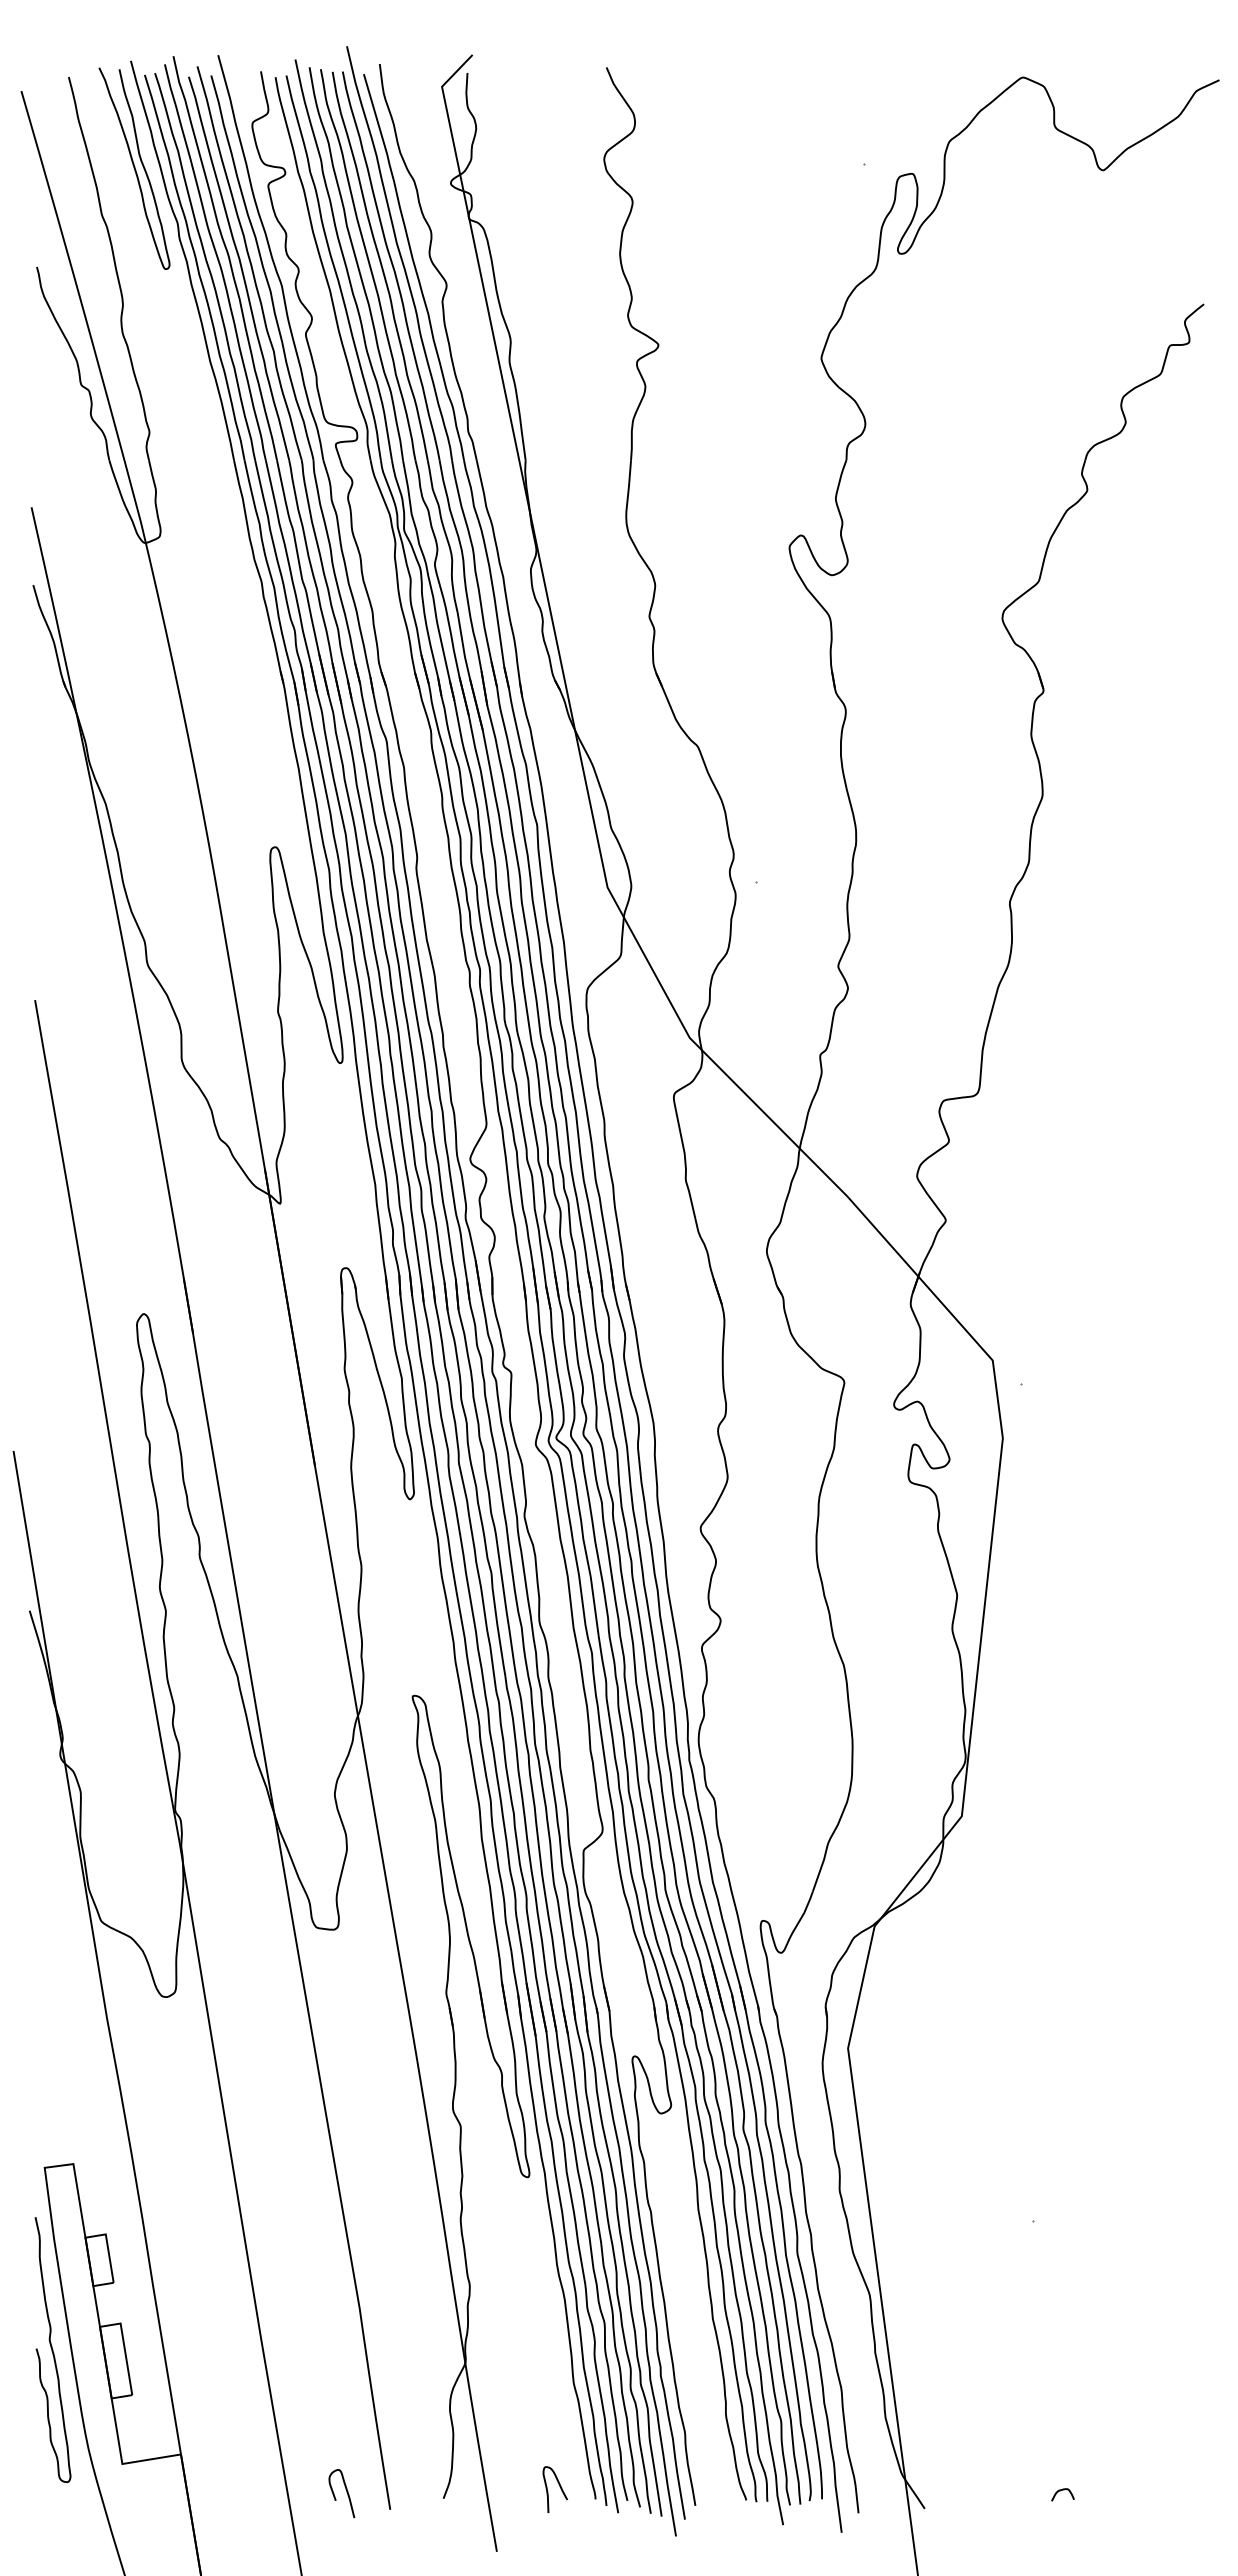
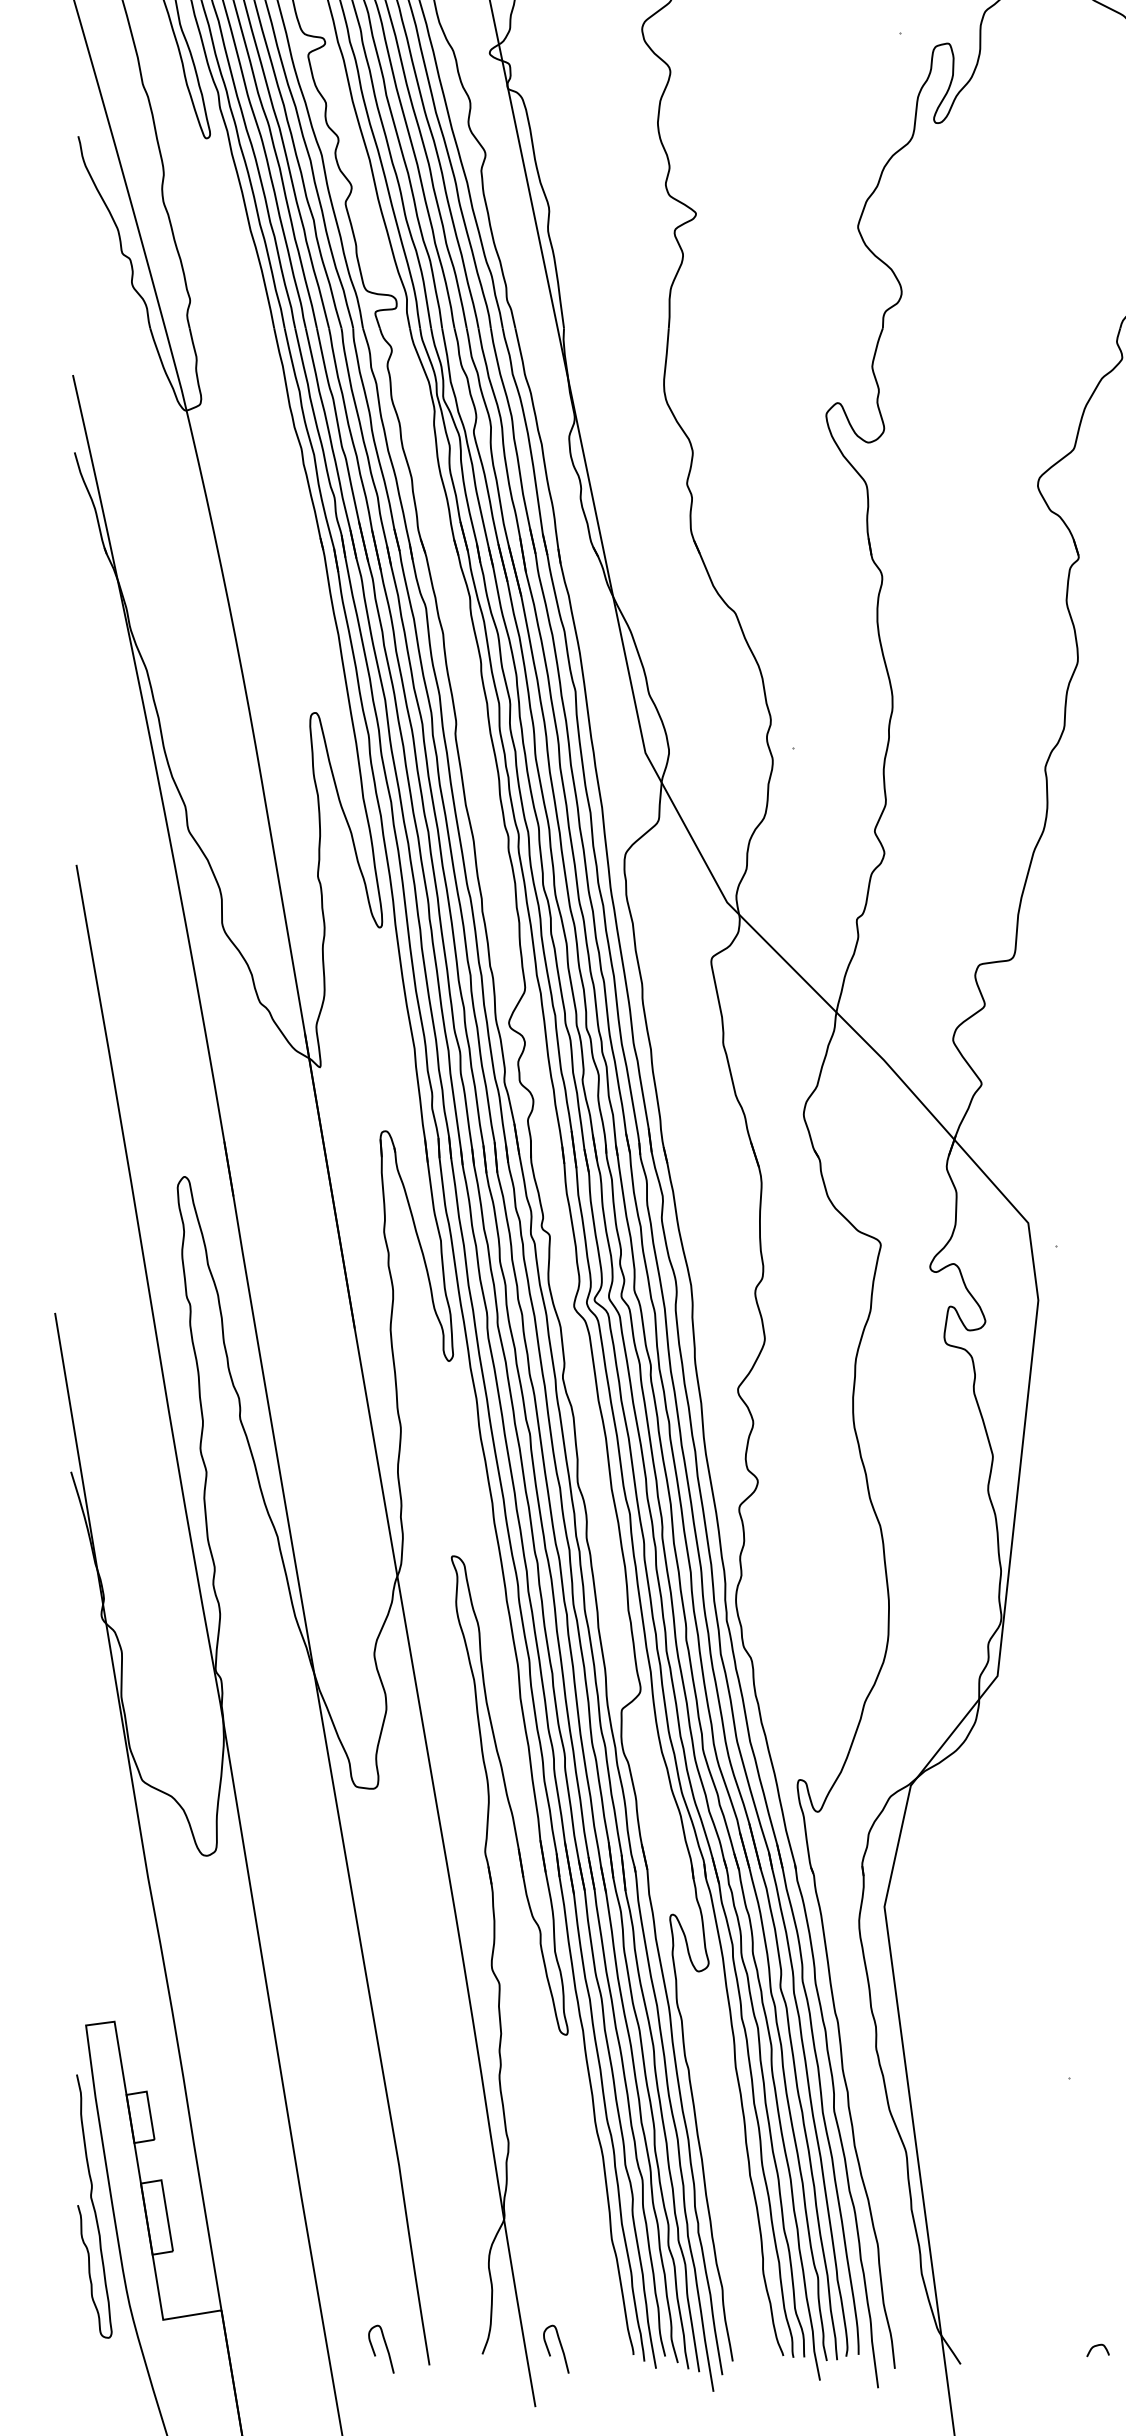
curve: (559, 2486) -> (597, 2342), removed
curve: (522, 2492) -> (560, 2348), added

